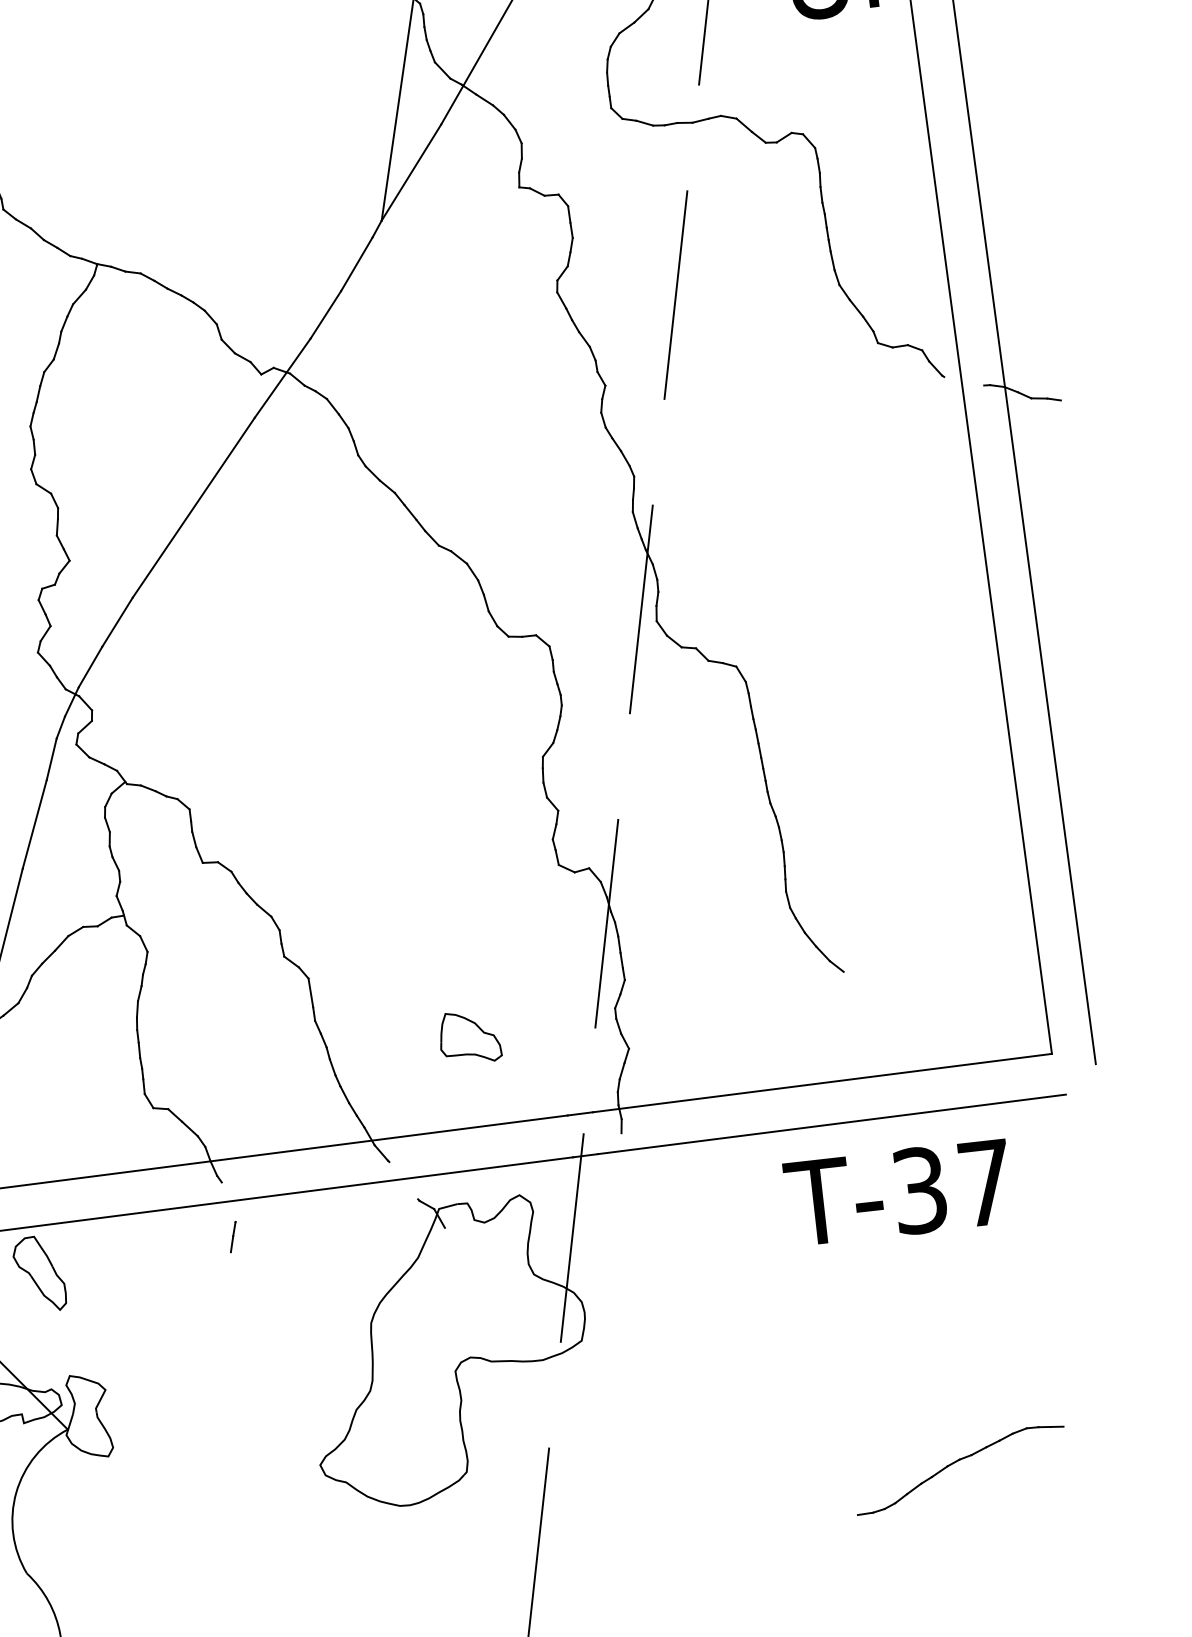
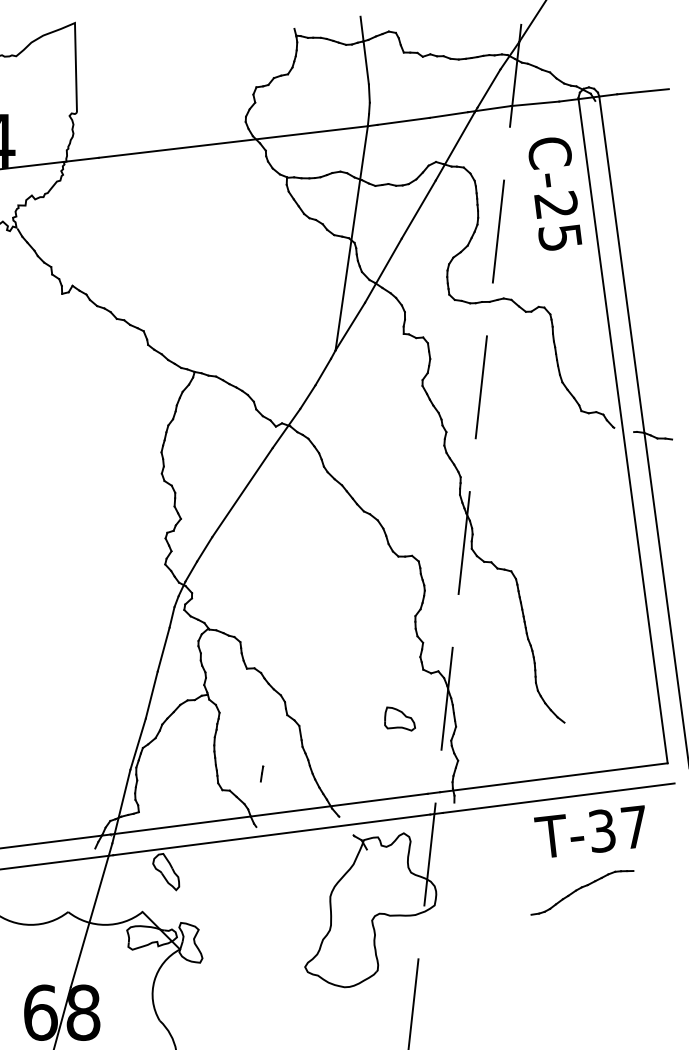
part: (470, 1036) -> (399, 718), moved
line: (234, 1235) -> (262, 773), moved
part: (960, 1470) -> (582, 892), moved

